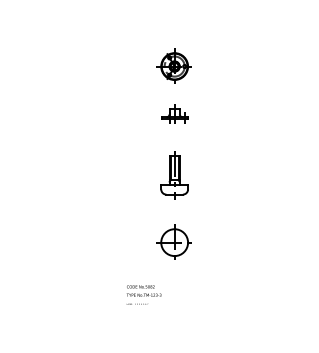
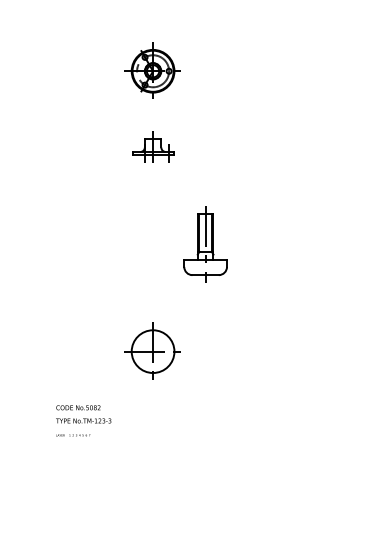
part: (174, 175) -> (205, 244), moved
text: (143, 294) -> (82, 419), moved

